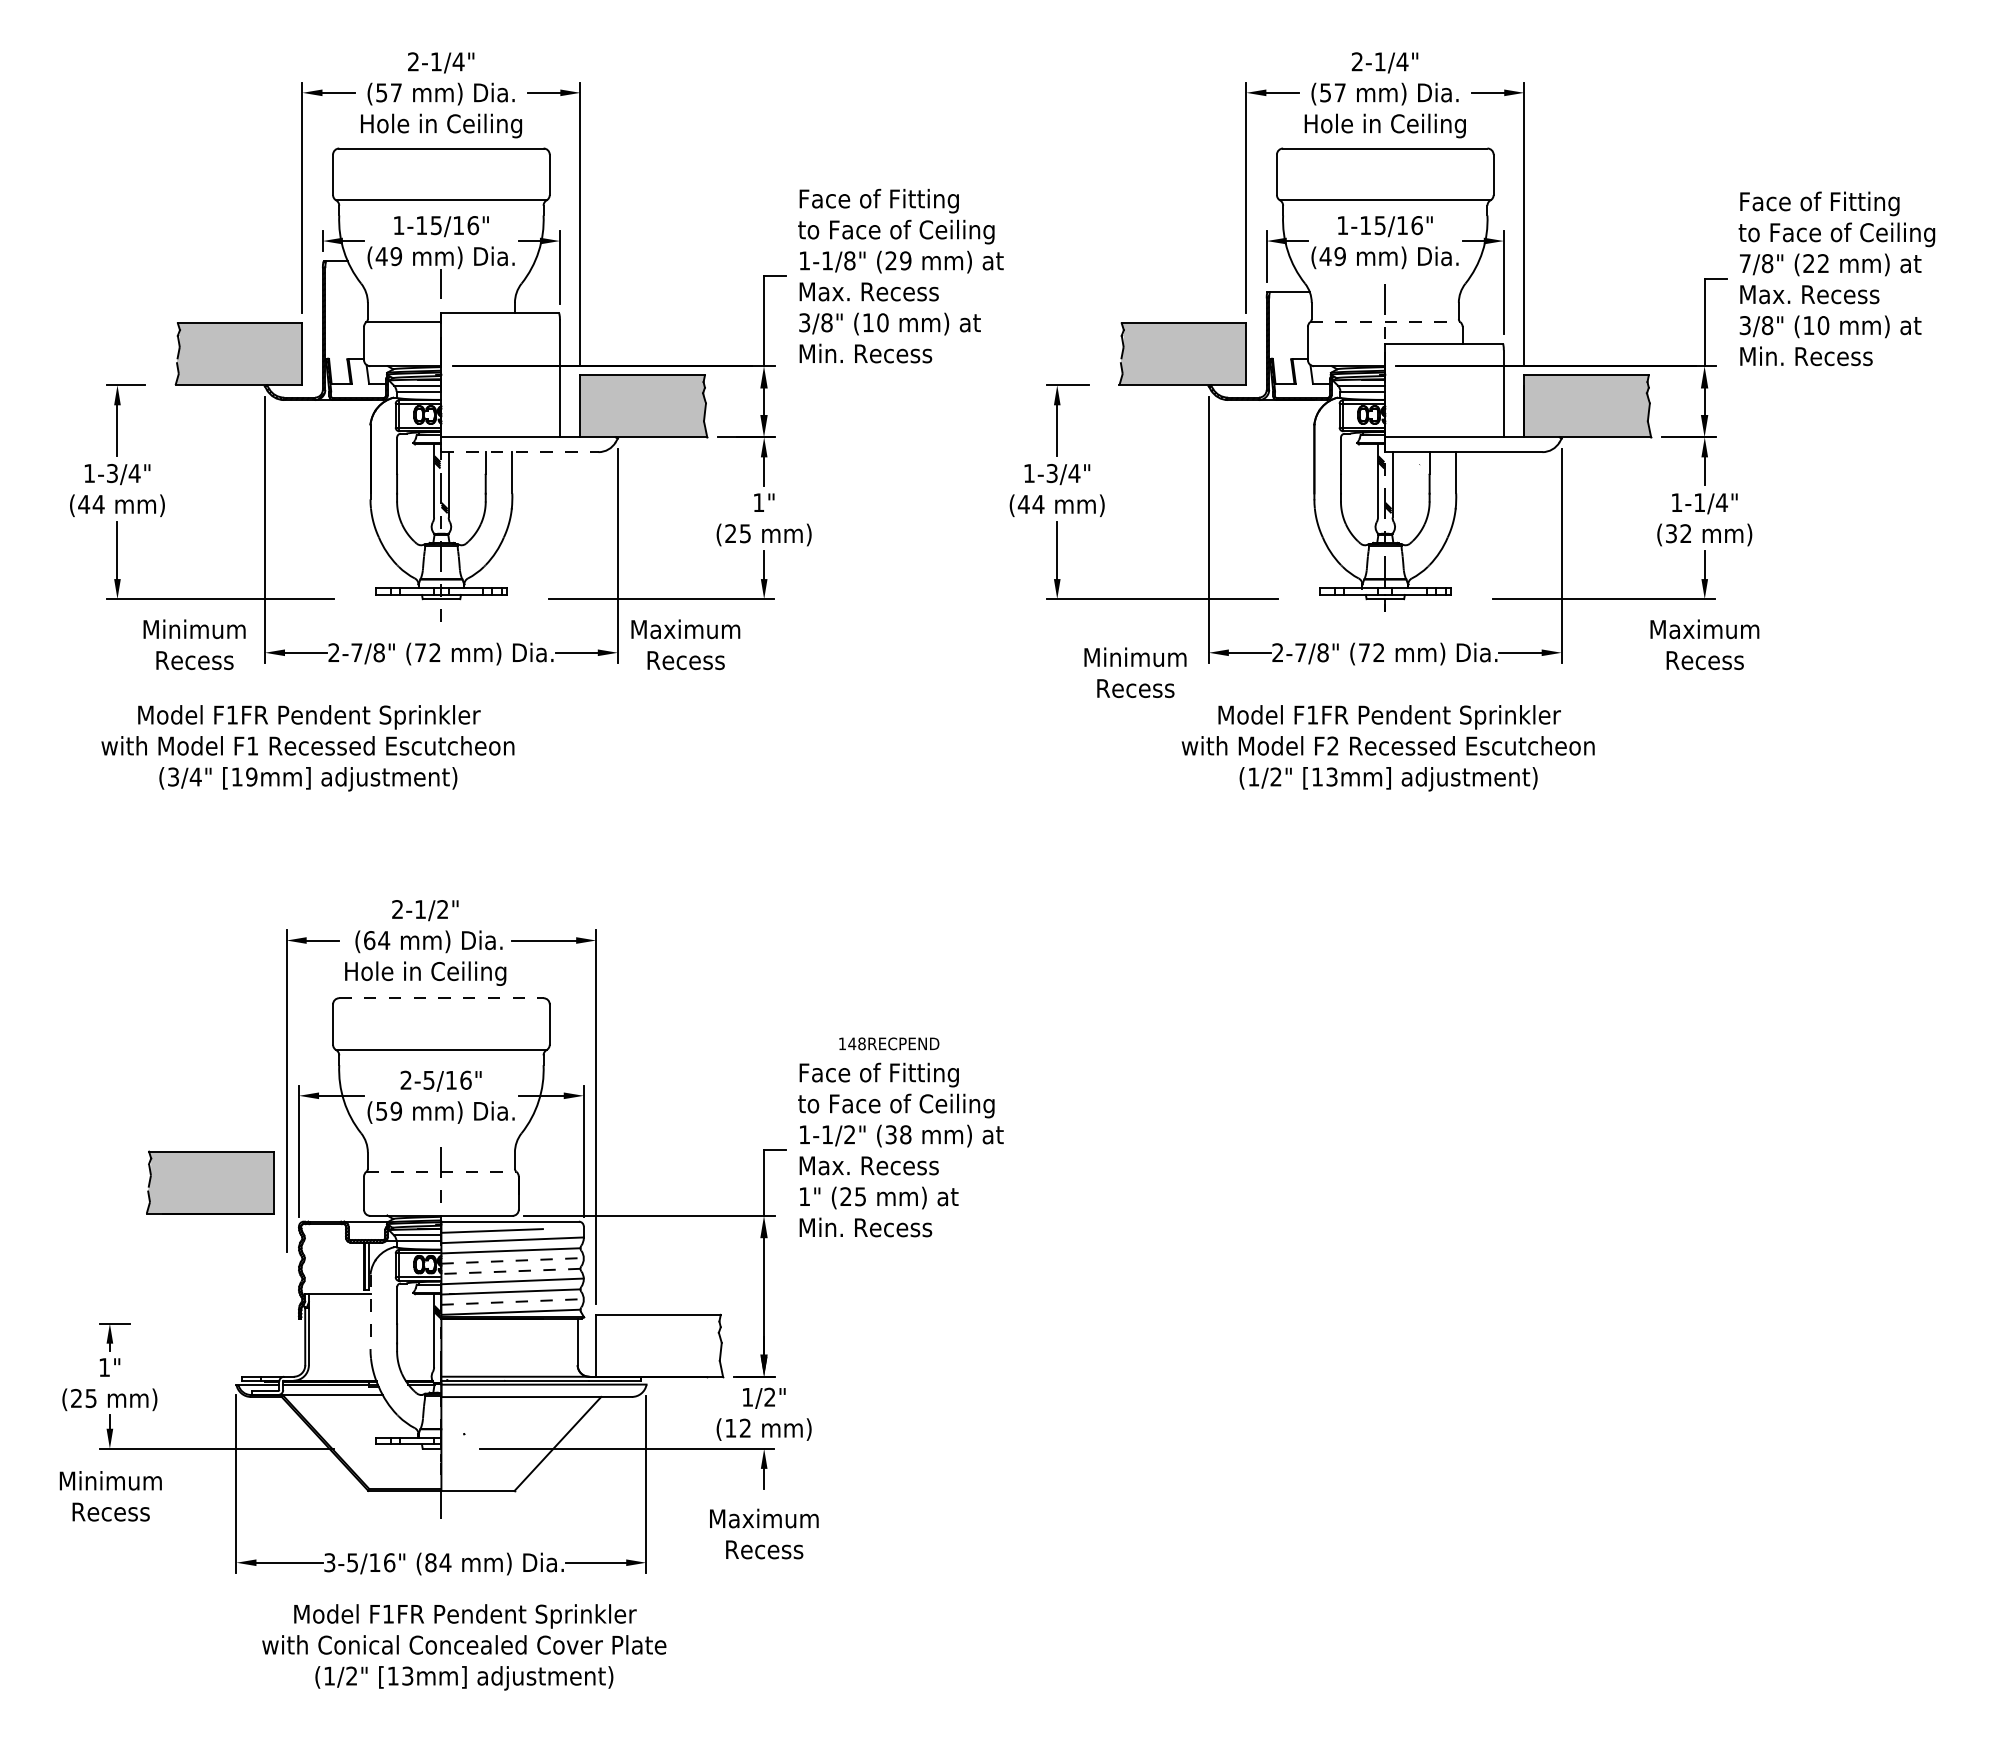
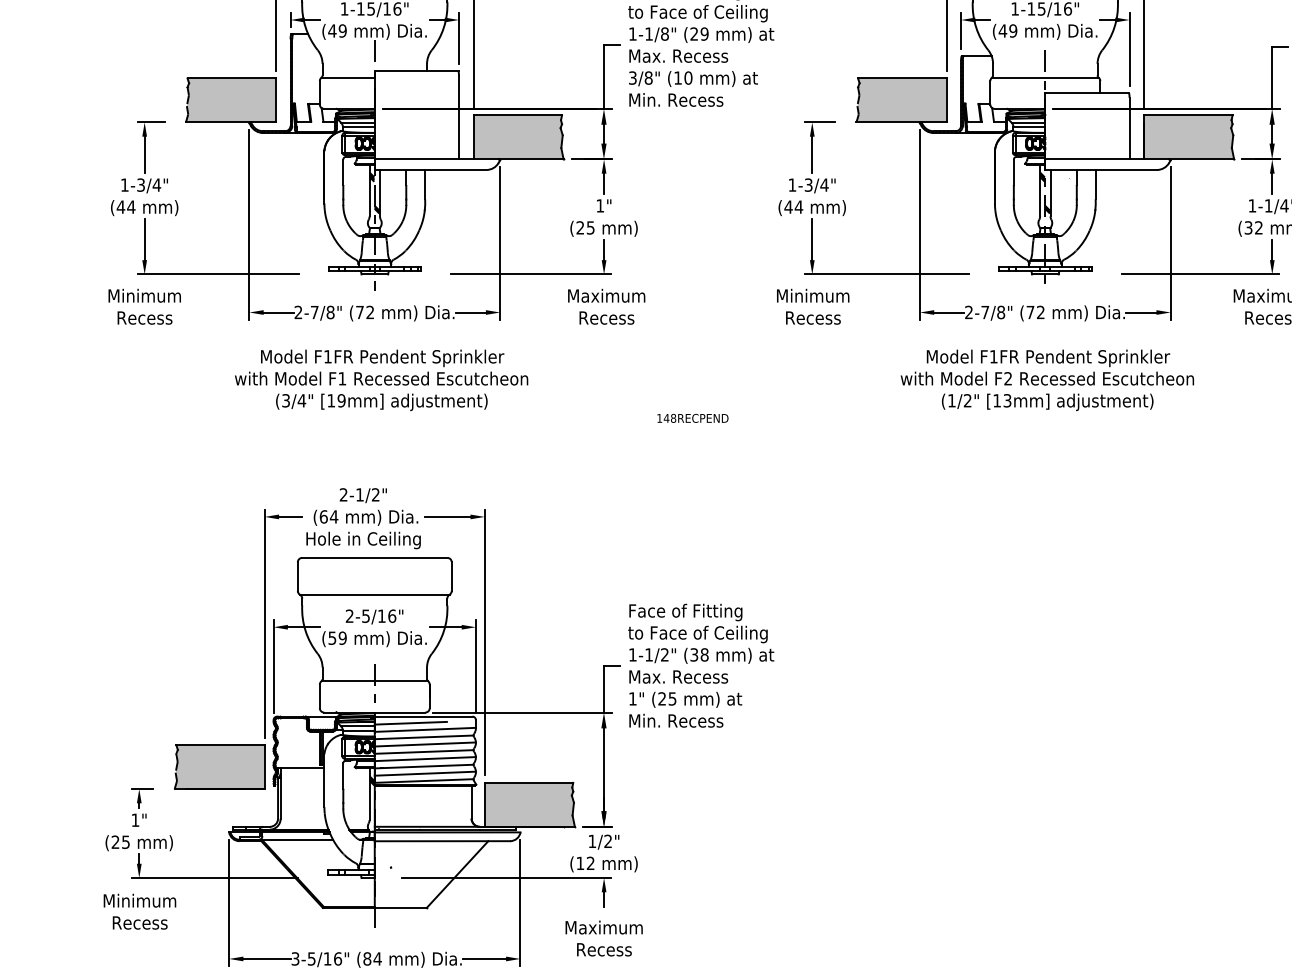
line: (1385, 322) -> (1045, 77), dashed -> solid
line: (519, 452) -> (430, 170), dashed -> solid
text: (194, 644) -> (144, 306), moved
text: (685, 644) -> (606, 306), moved
text: (1135, 672) -> (813, 306), moved
text: (307, 748) -> (381, 380), moved
line: (441, 998) -> (374, 558), dashed -> solid
text: (889, 1043) -> (693, 418), moved
line: (441, 1171) -> (374, 681), dashed -> solid
part: (210, 1182) -> (219, 766), moved
line: (513, 1260) -> (426, 744), dashed -> solid
line: (510, 1271) -> (423, 752), dashed -> solid
line: (513, 1301) -> (426, 773), dashed -> solid
line: (370, 1312) -> (324, 781), dashed -> solid
fill: (659, 1345) -> (529, 804), added

